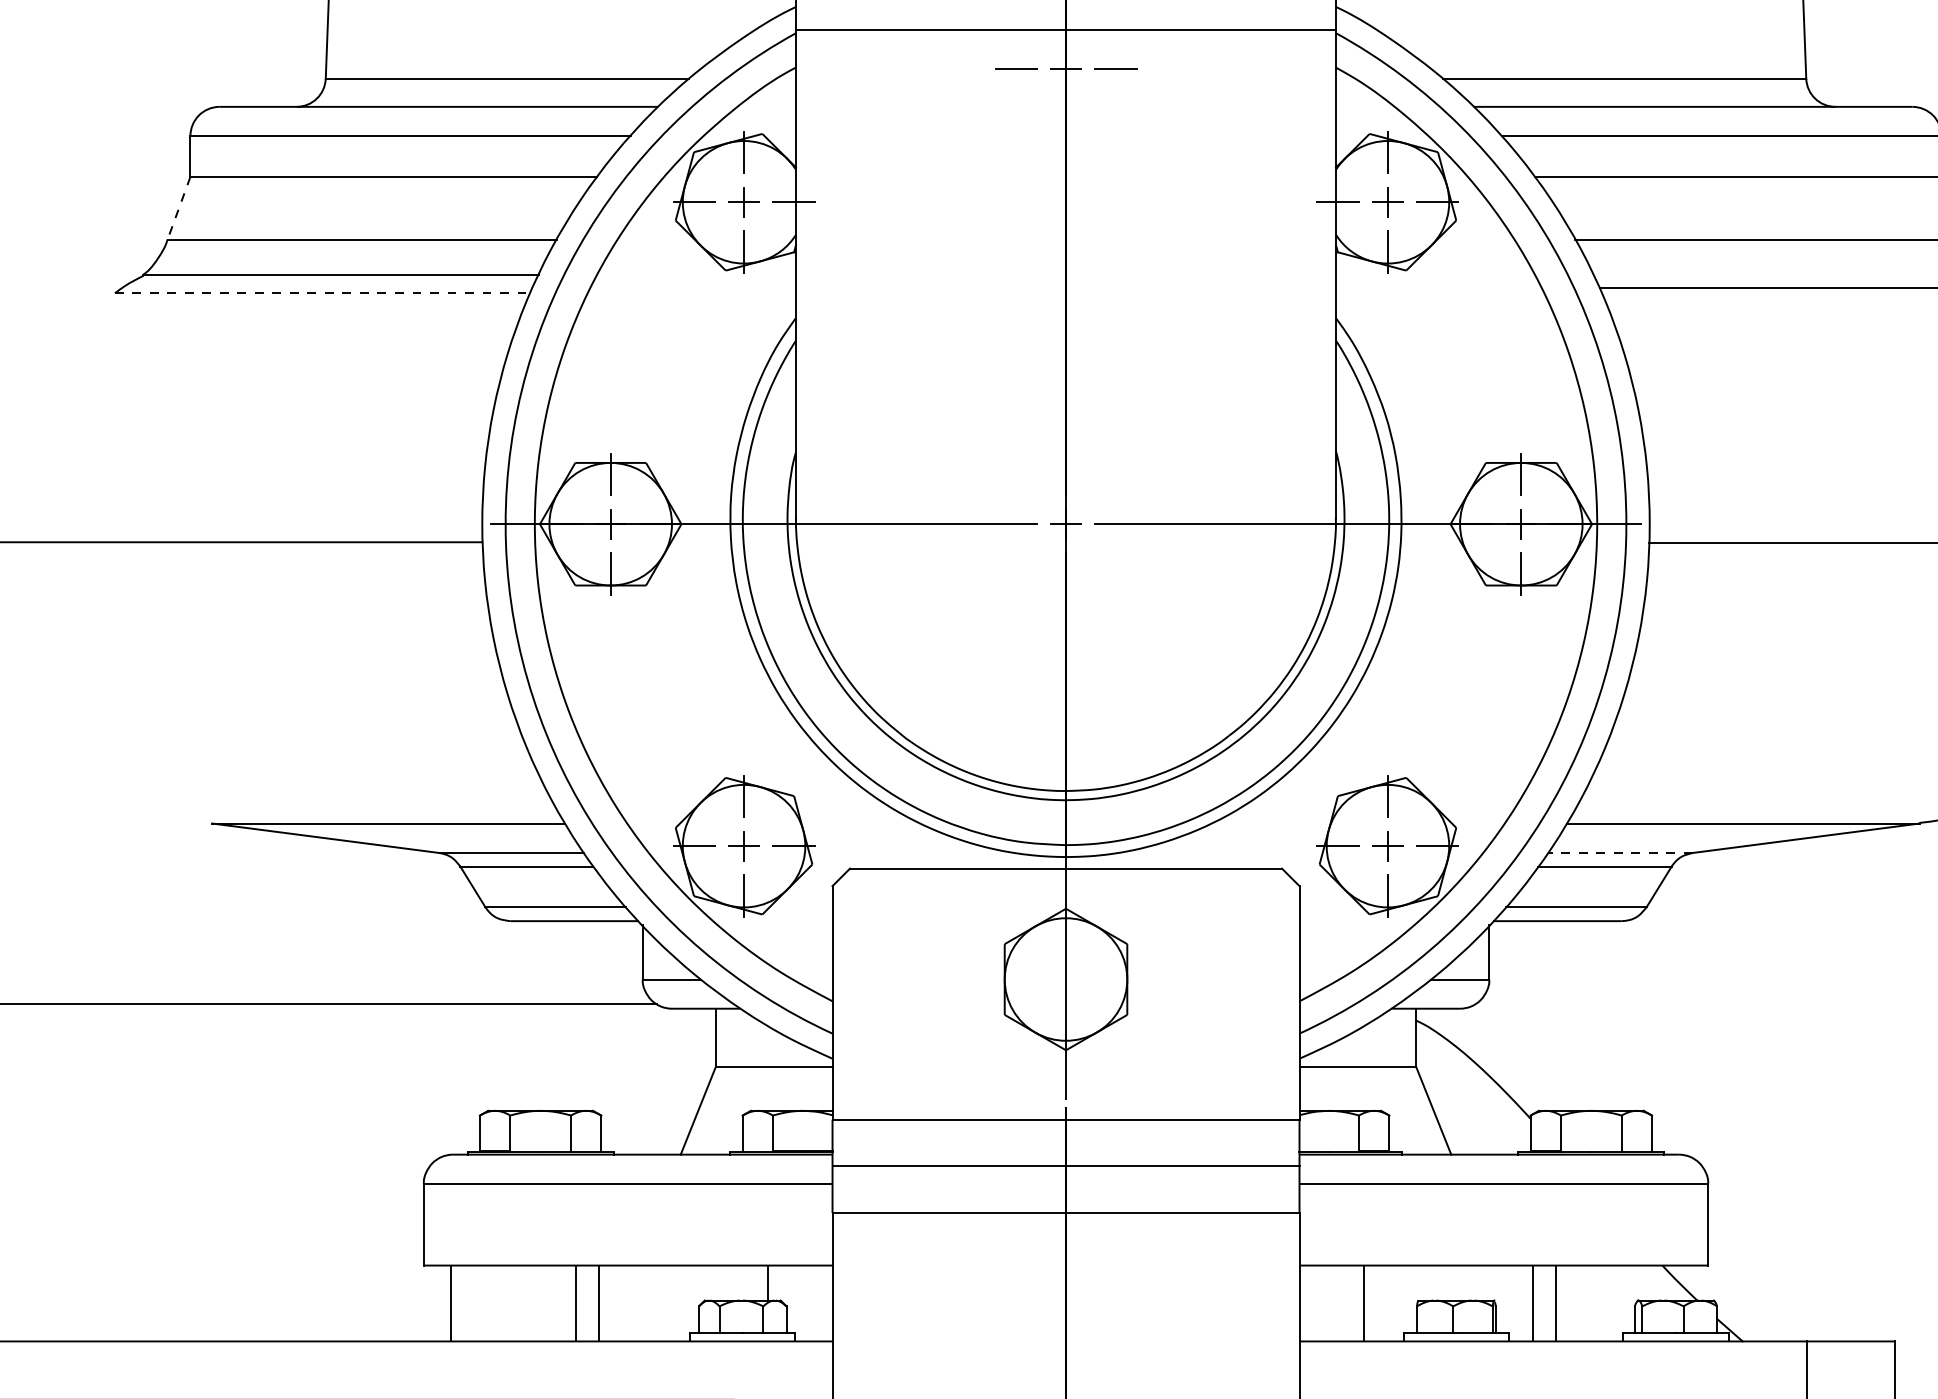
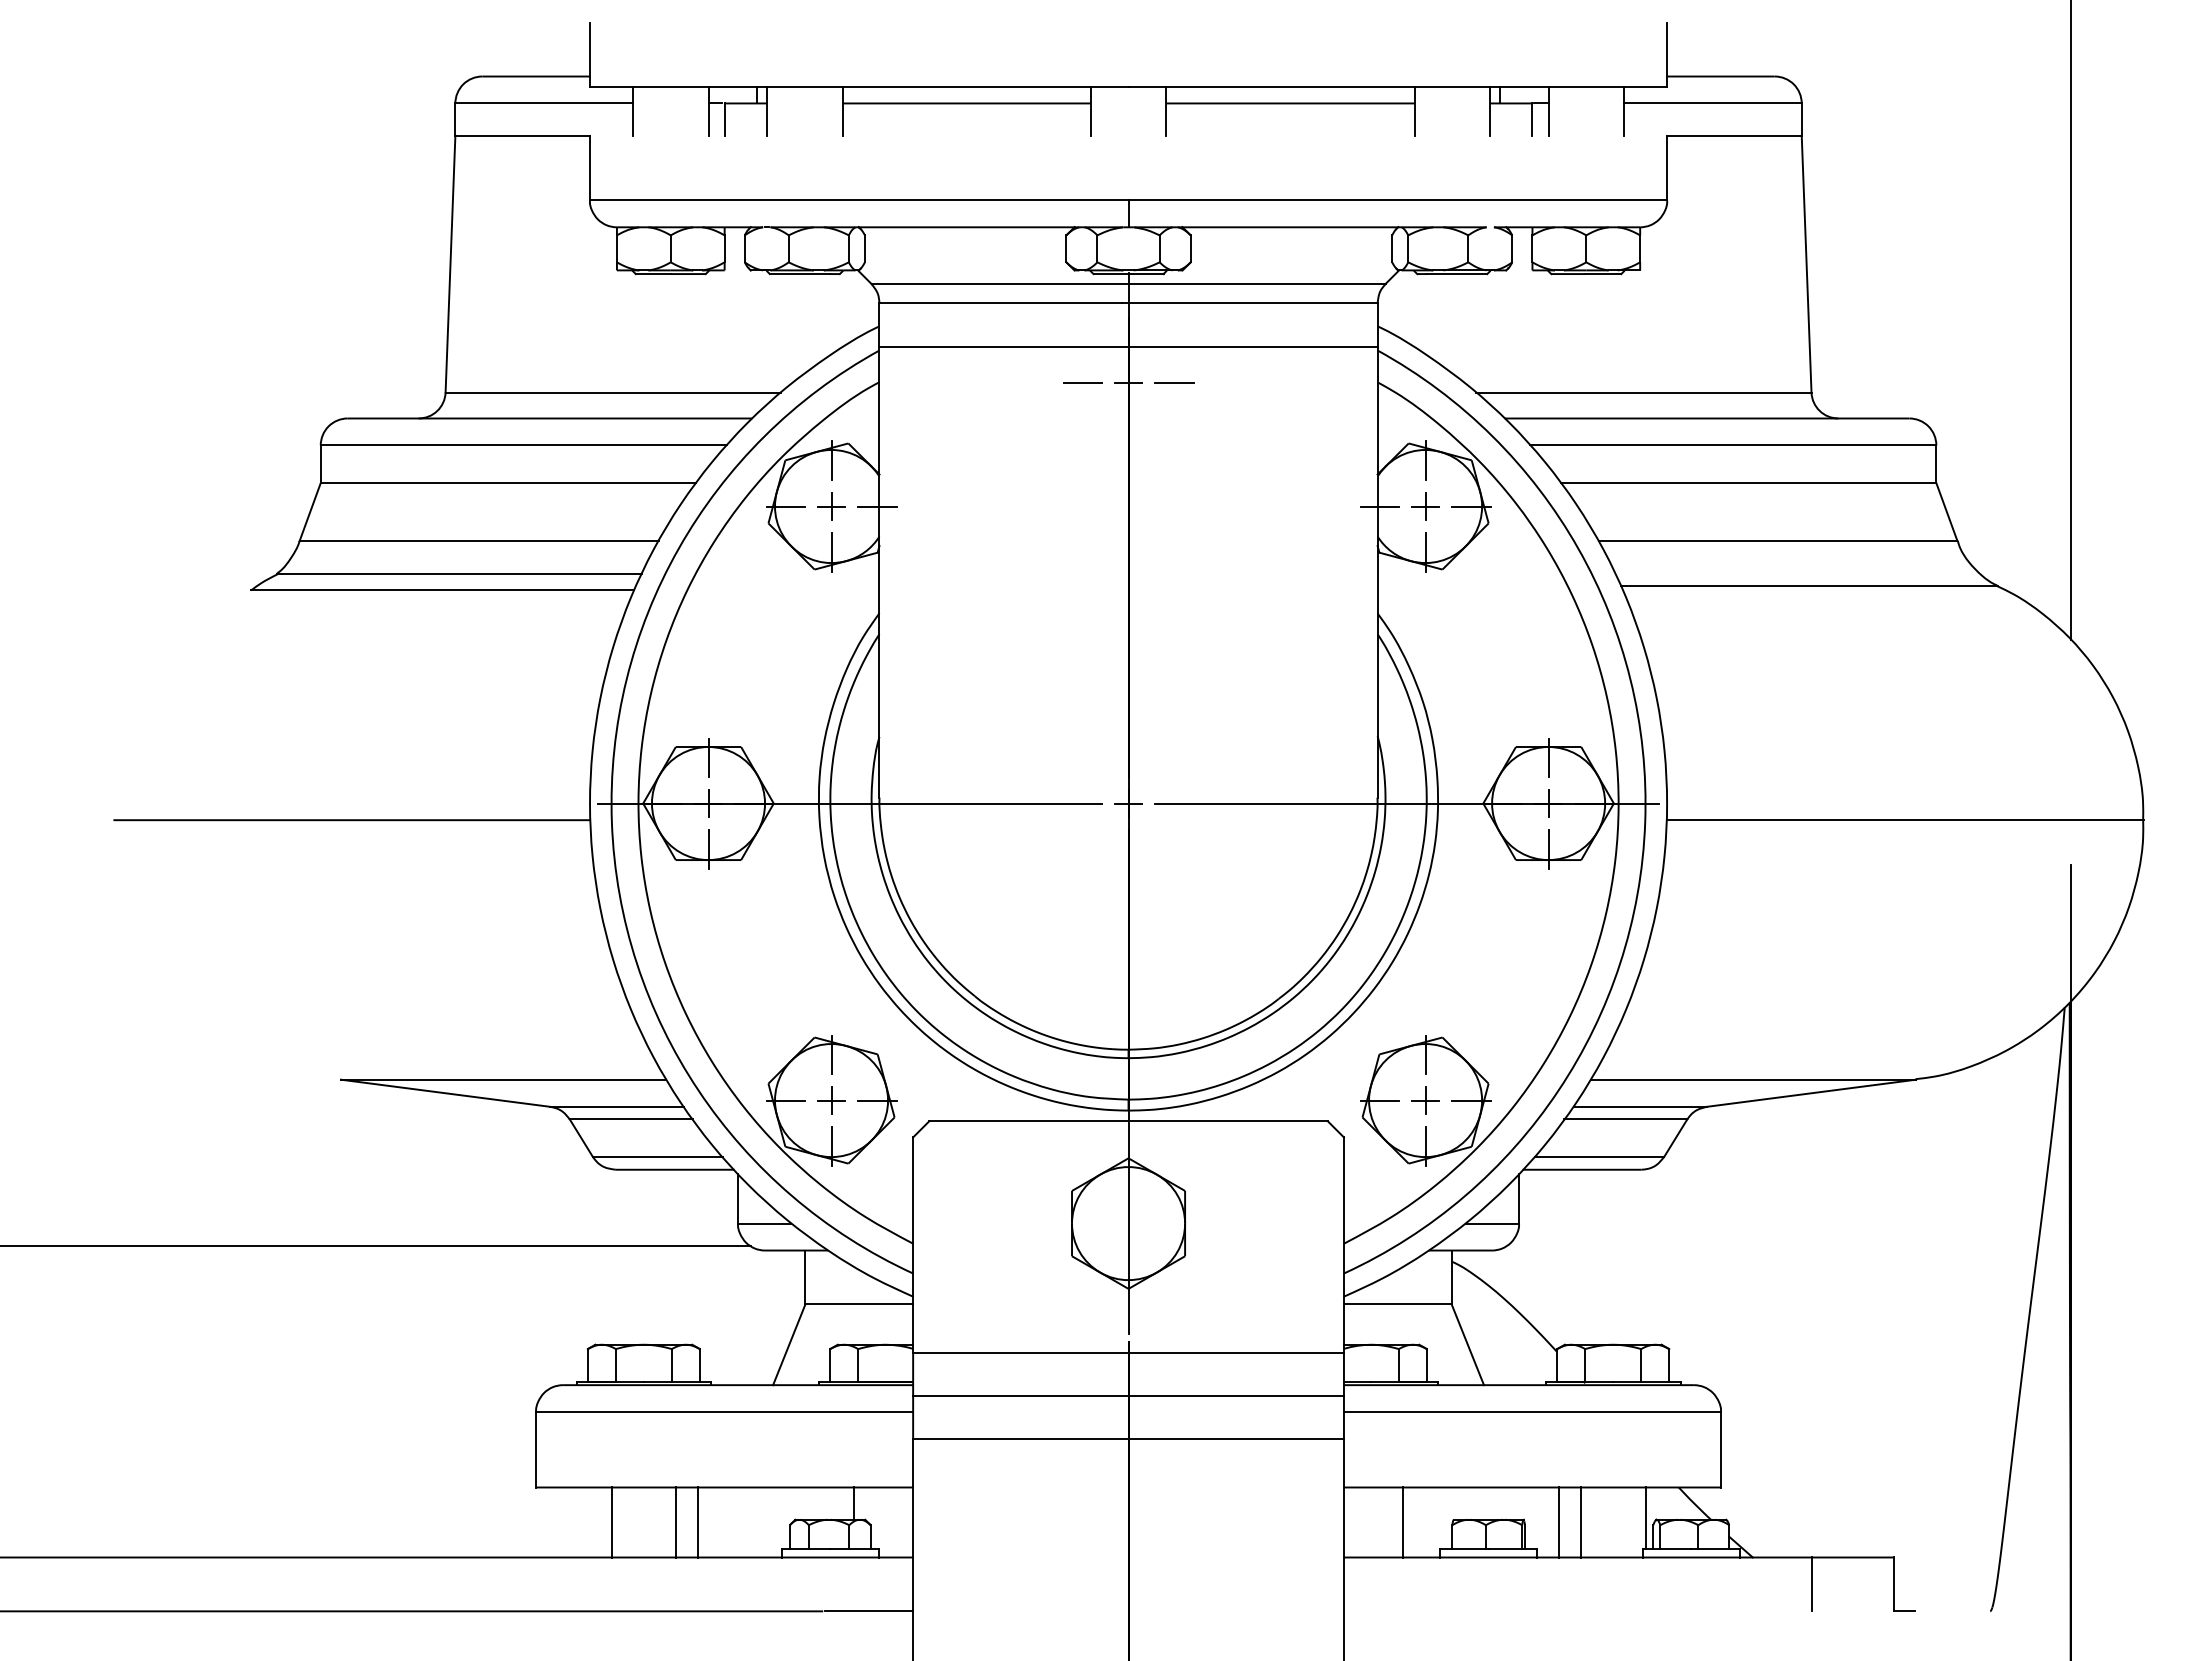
line: (179, 208) -> (310, 512), dashed -> solid
line: (322, 293) -> (442, 590), dashed -> solid
line: (1619, 852) -> (1639, 1106), dashed -> solid
line: (1626, 1299) -> (1645, 1518), added
line: (451, 1303) -> (611, 1522), moved

